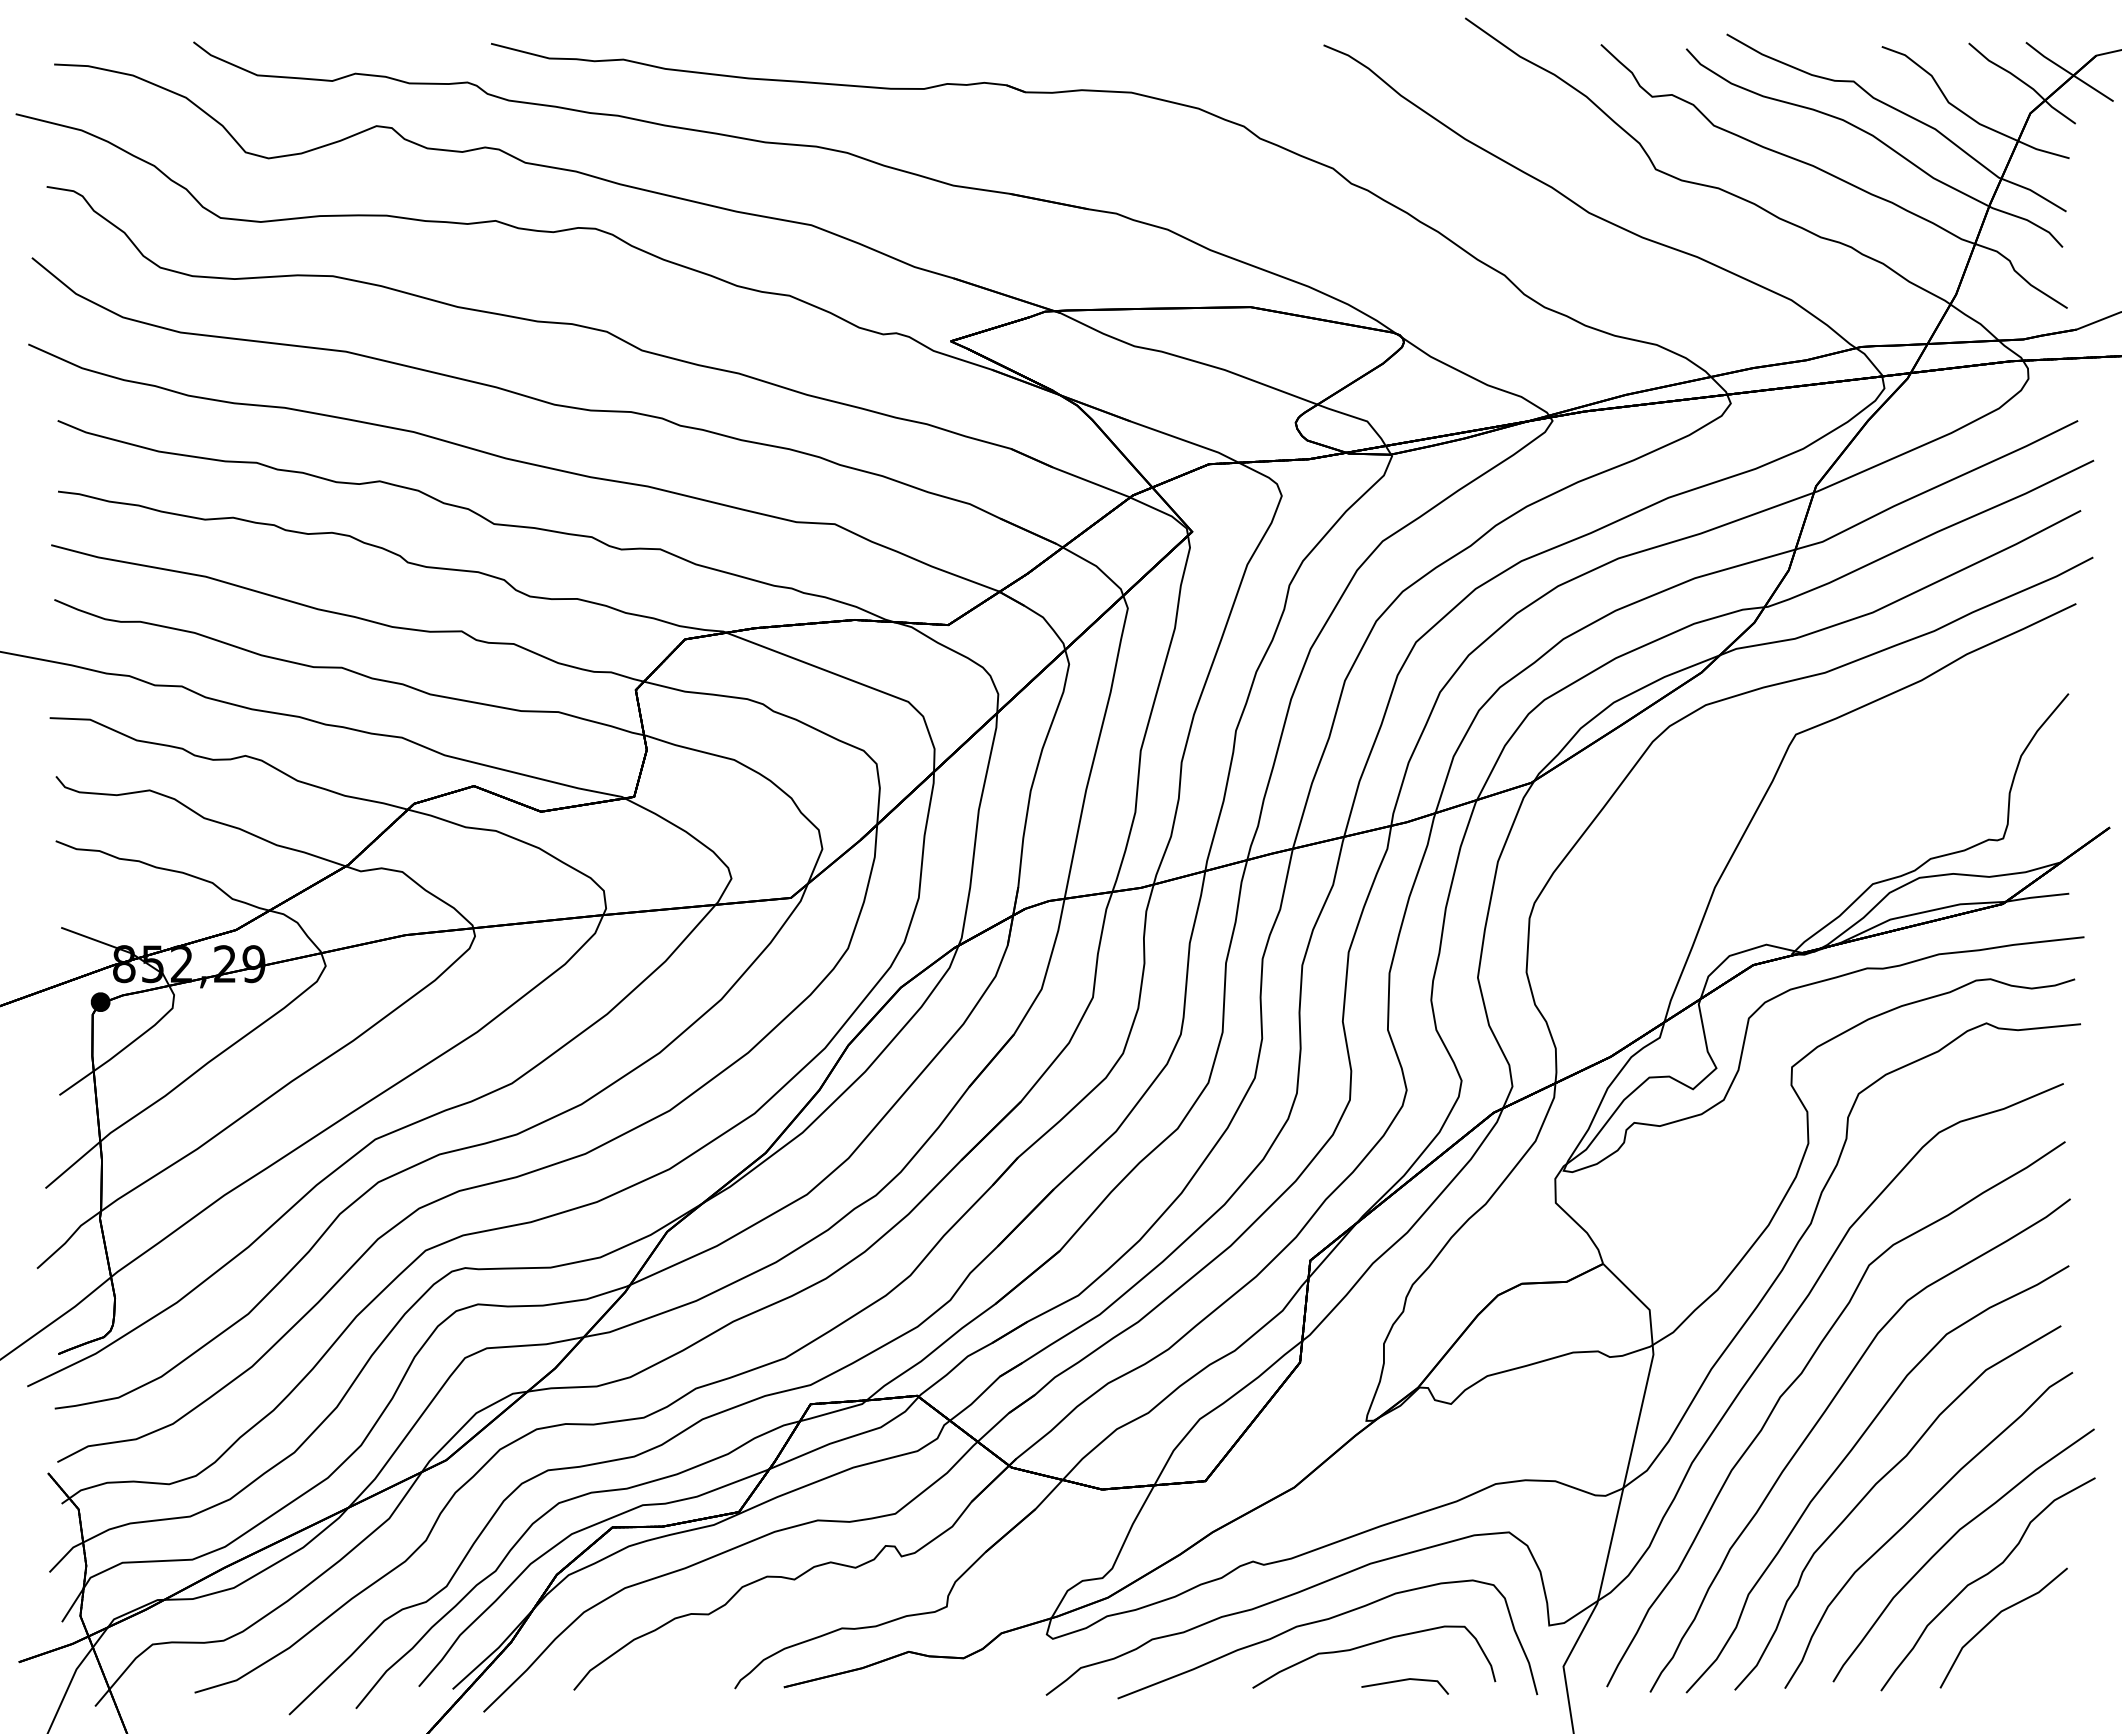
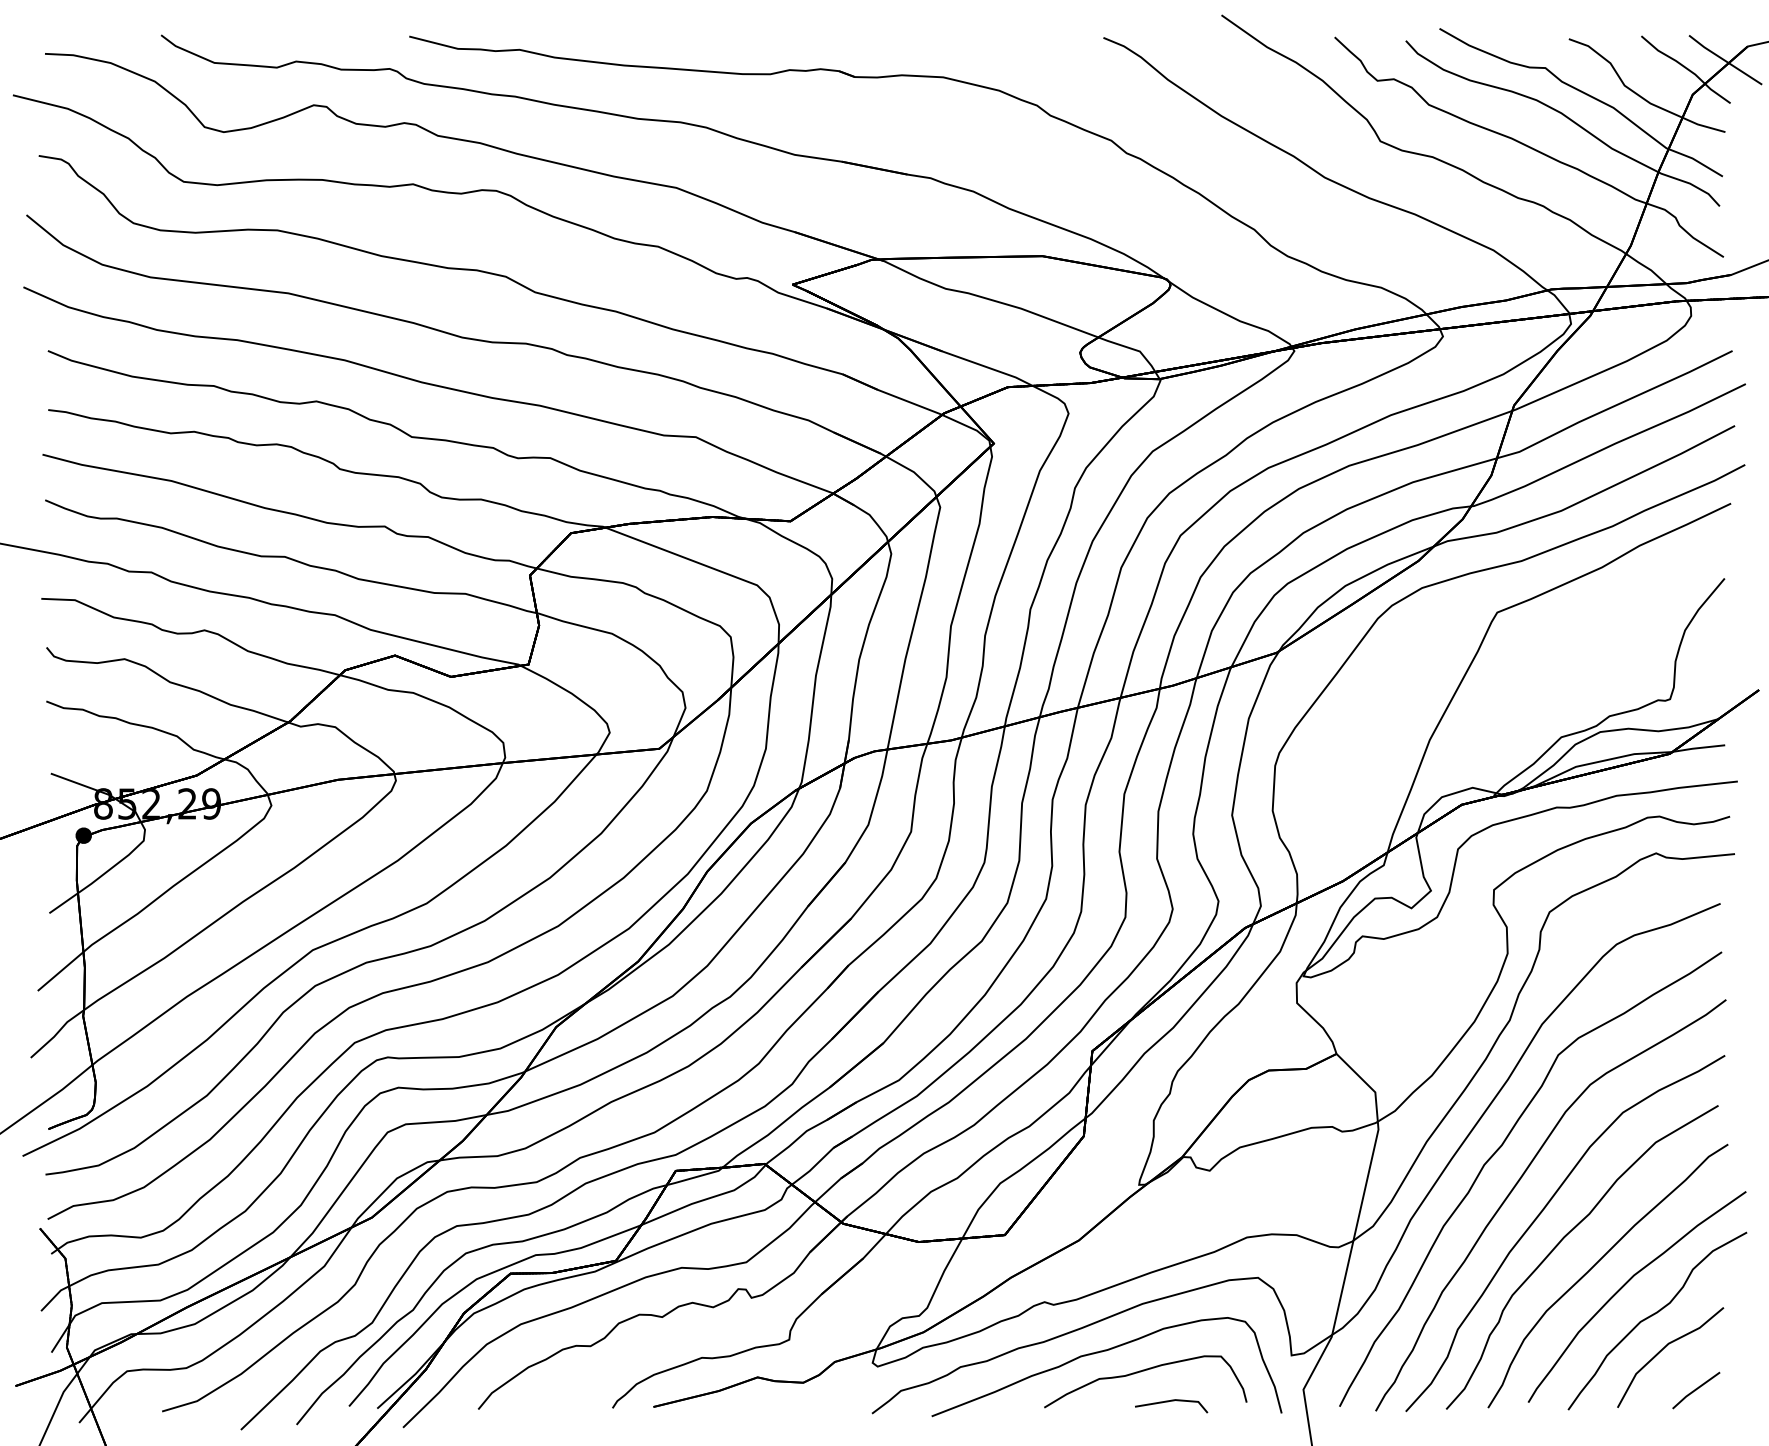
line: (2034, 1667) -> (1696, 1390), added

